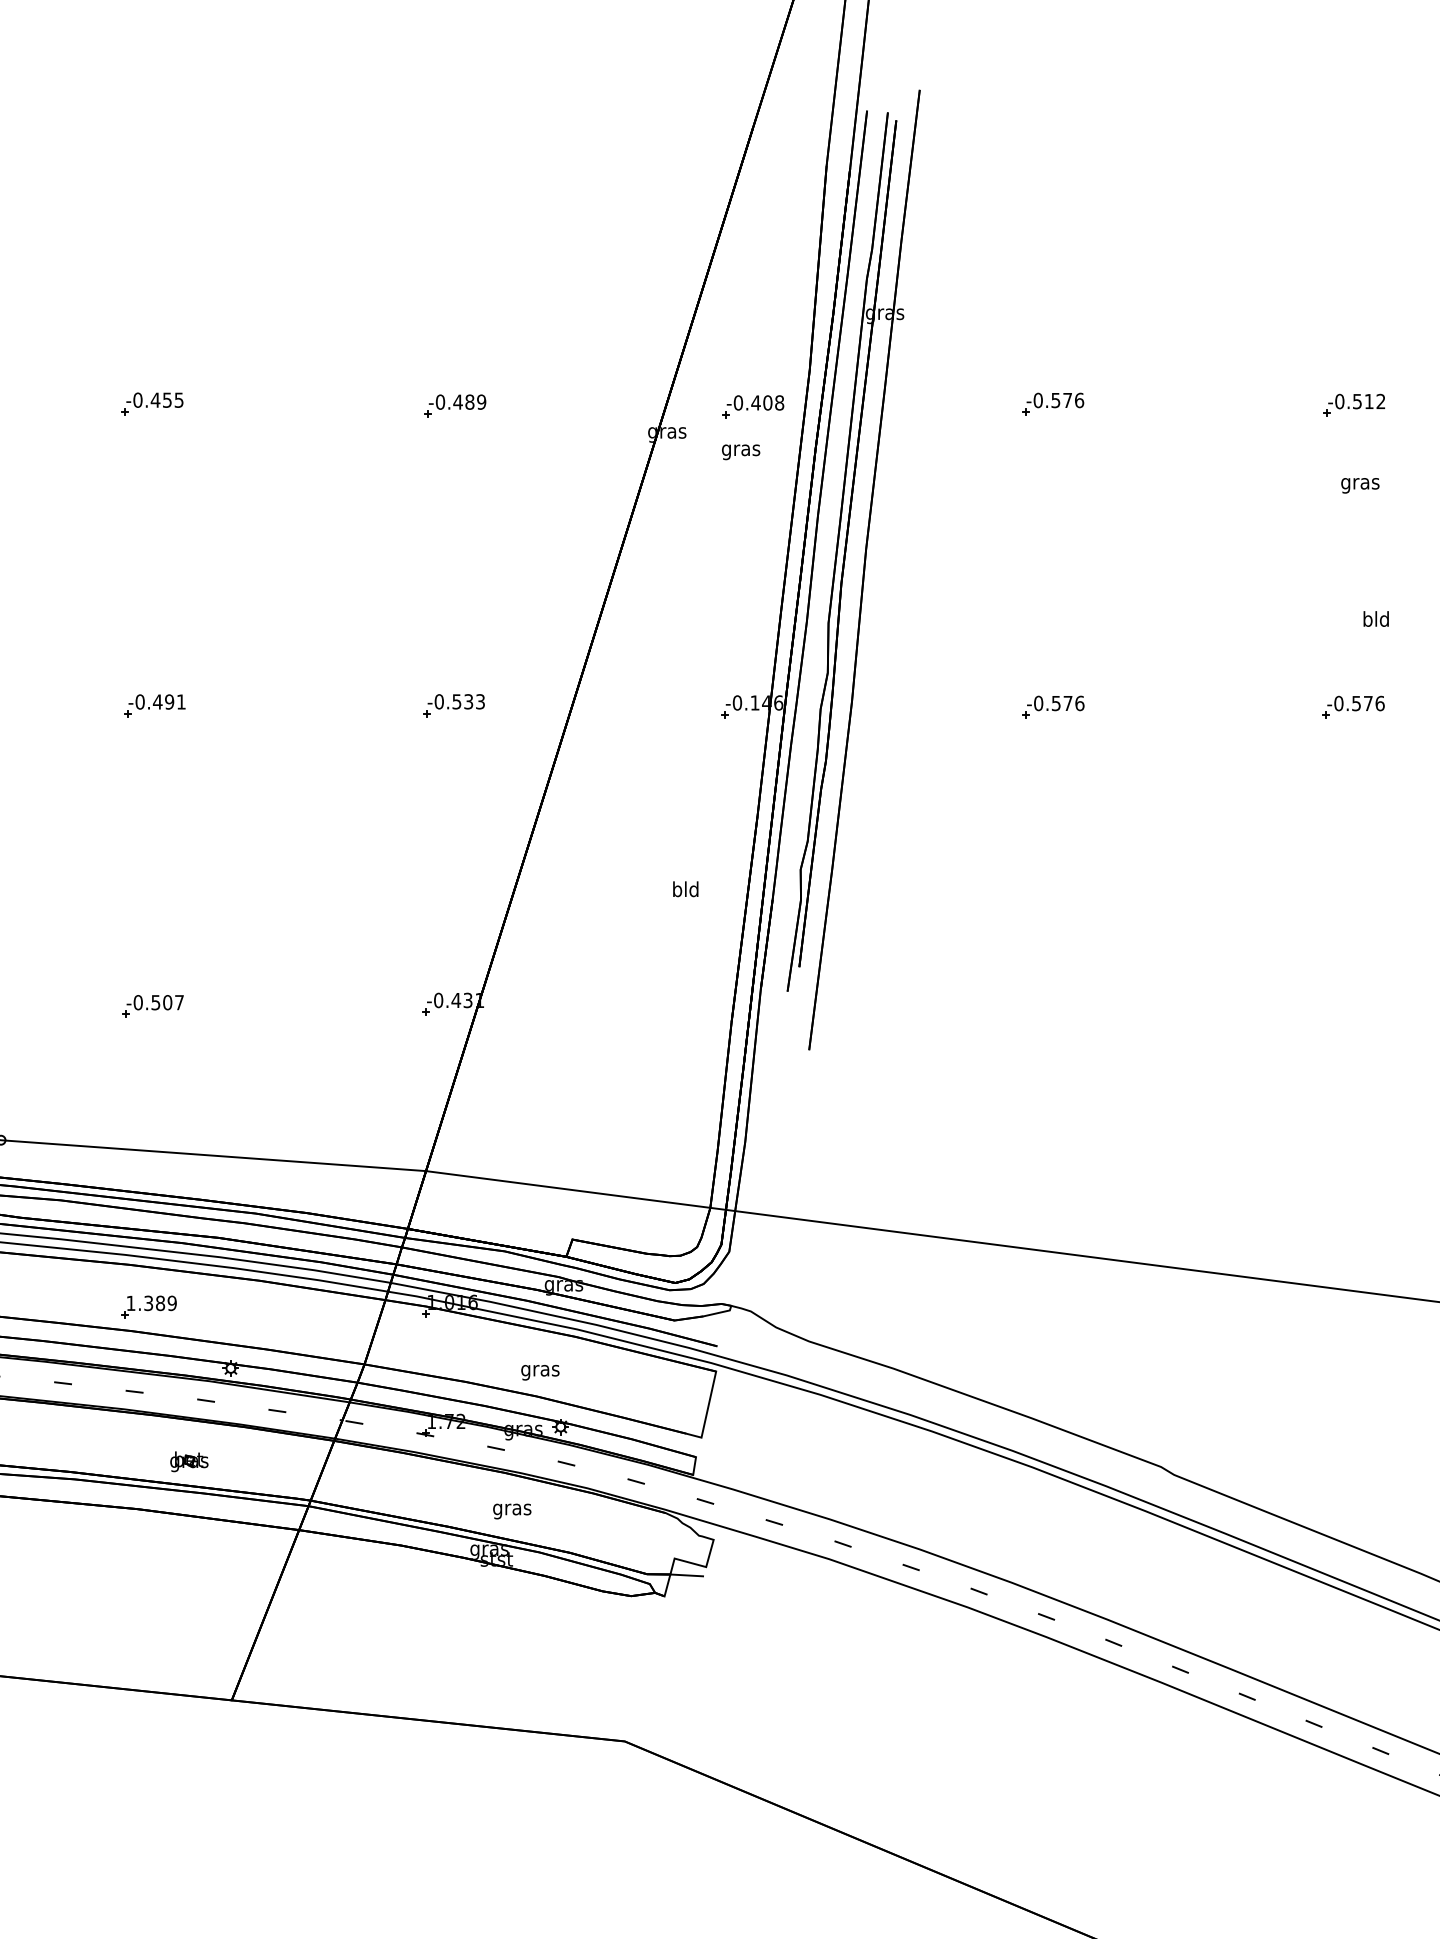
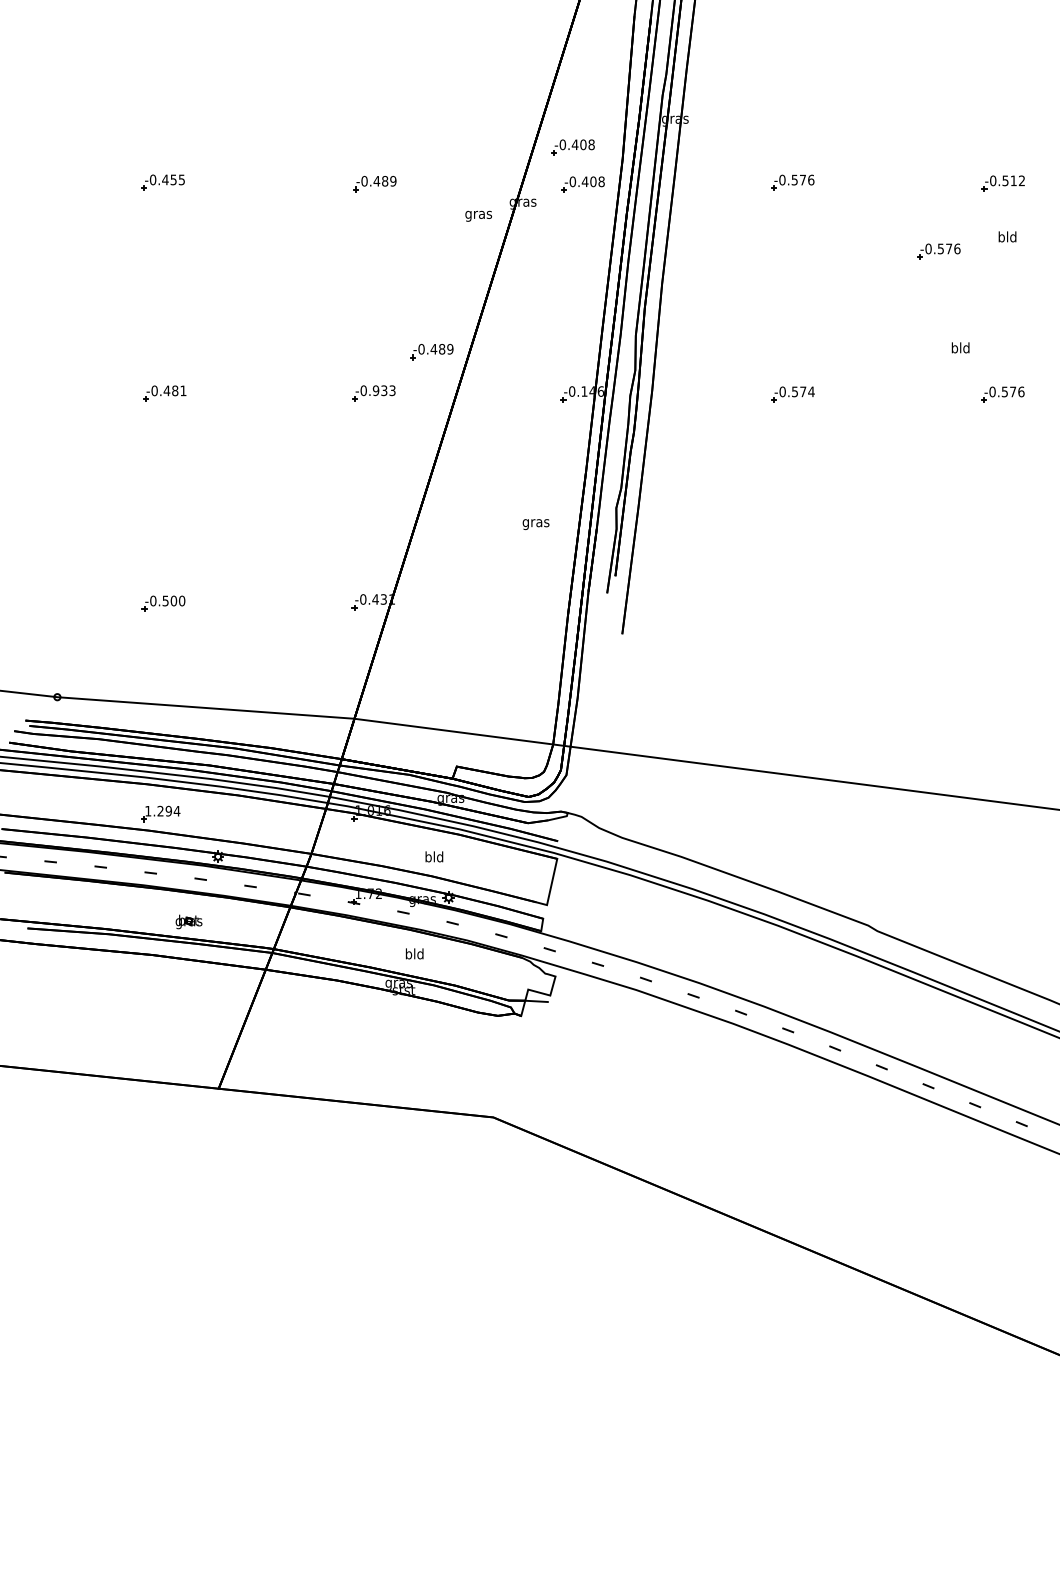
part: (737, 353) -> (572, 147), added
text: (740, 451) -> (478, 215), moved
text: (1360, 484) -> (1007, 238), gras -> bld
part: (1261, 502) -> (938, 251), added
text: (1375, 618) -> (960, 347), moved
part: (536, 647) -> (431, 352), added
text: (169, 701) -> (175, 390), -0.491 -> -0.481
text: (456, 701) -> (375, 390), -0.533 -> -0.933
text: (1079, 702) -> (811, 391), -0.576 -> -0.574
text: (685, 891) -> (535, 523), bld -> gras
text: (180, 1001) -> (182, 600), -0.507 -> -0.500
text: (159, 1302) -> (168, 810), 1.389 -> 1.294
text: (540, 1370) -> (434, 858), gras -> bld
text: (511, 1509) -> (414, 955), gras -> bld

